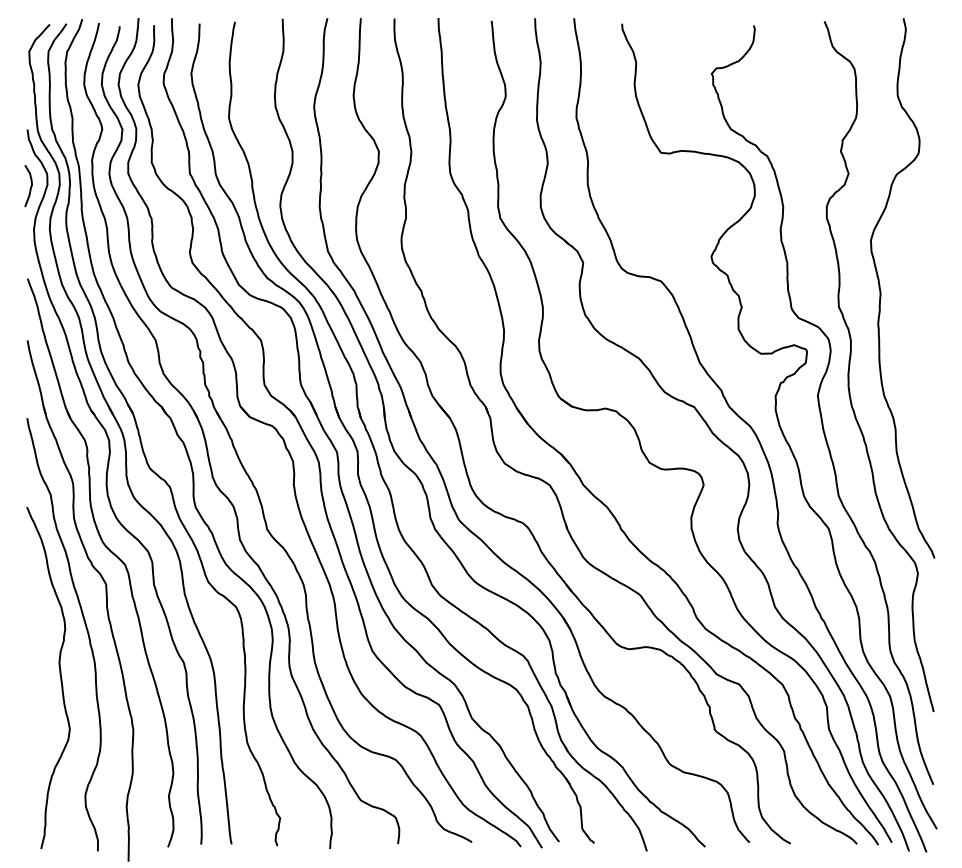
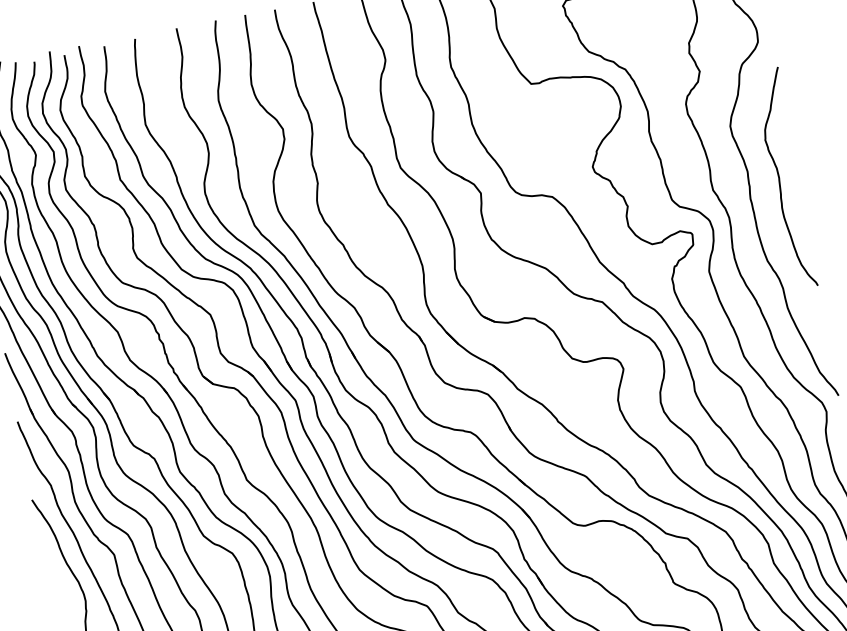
curve: (914, 308) -> (779, 179), added

